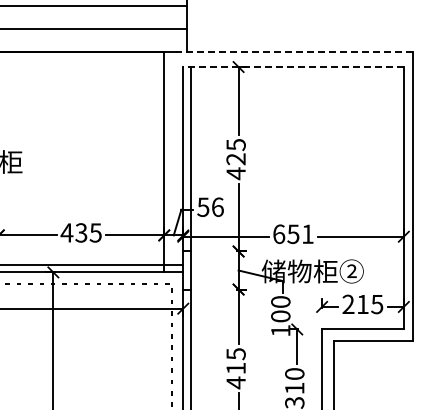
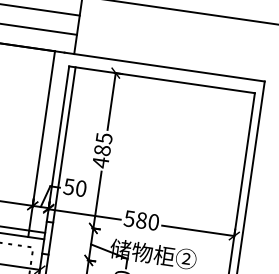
line: (294, 51) -> (164, 66), dashed -> solid
line: (293, 67) -> (161, 80), dashed -> solid
text: (235, 159) -> (101, 150), 425 -> 485
text: (217, 206) -> (81, 187), 56 -> 50
text: (292, 233) -> (140, 219), 651 -> 580

